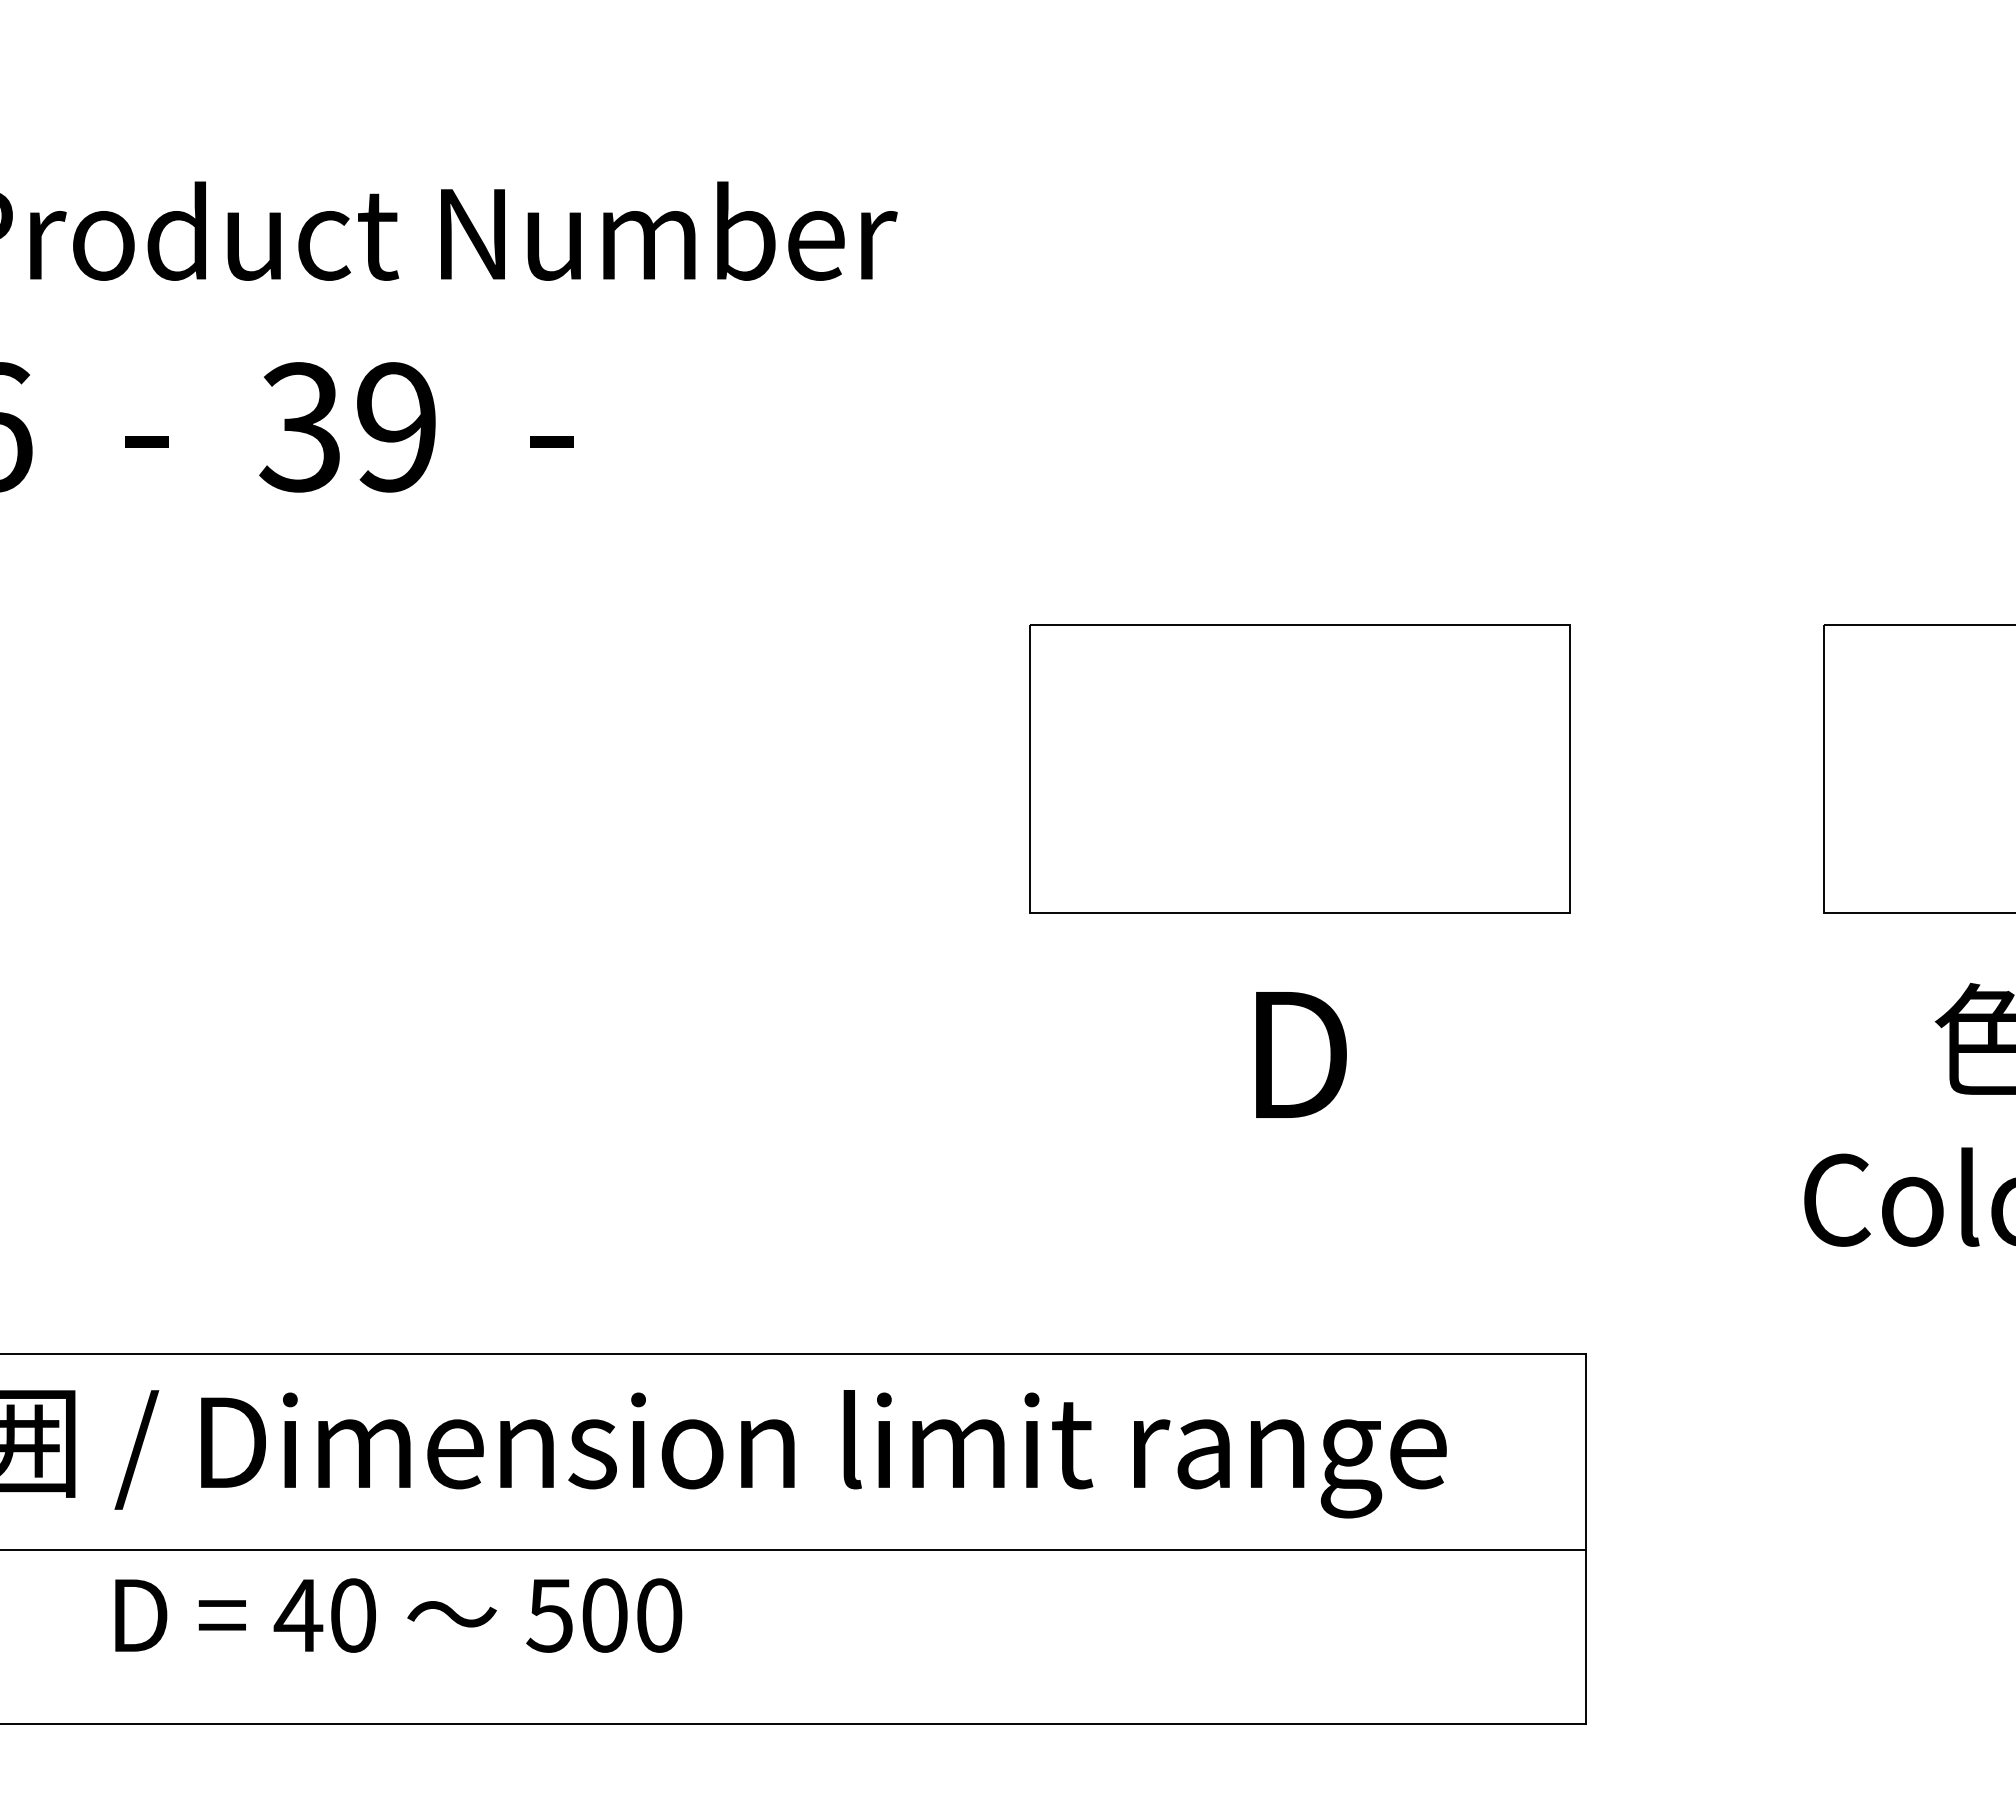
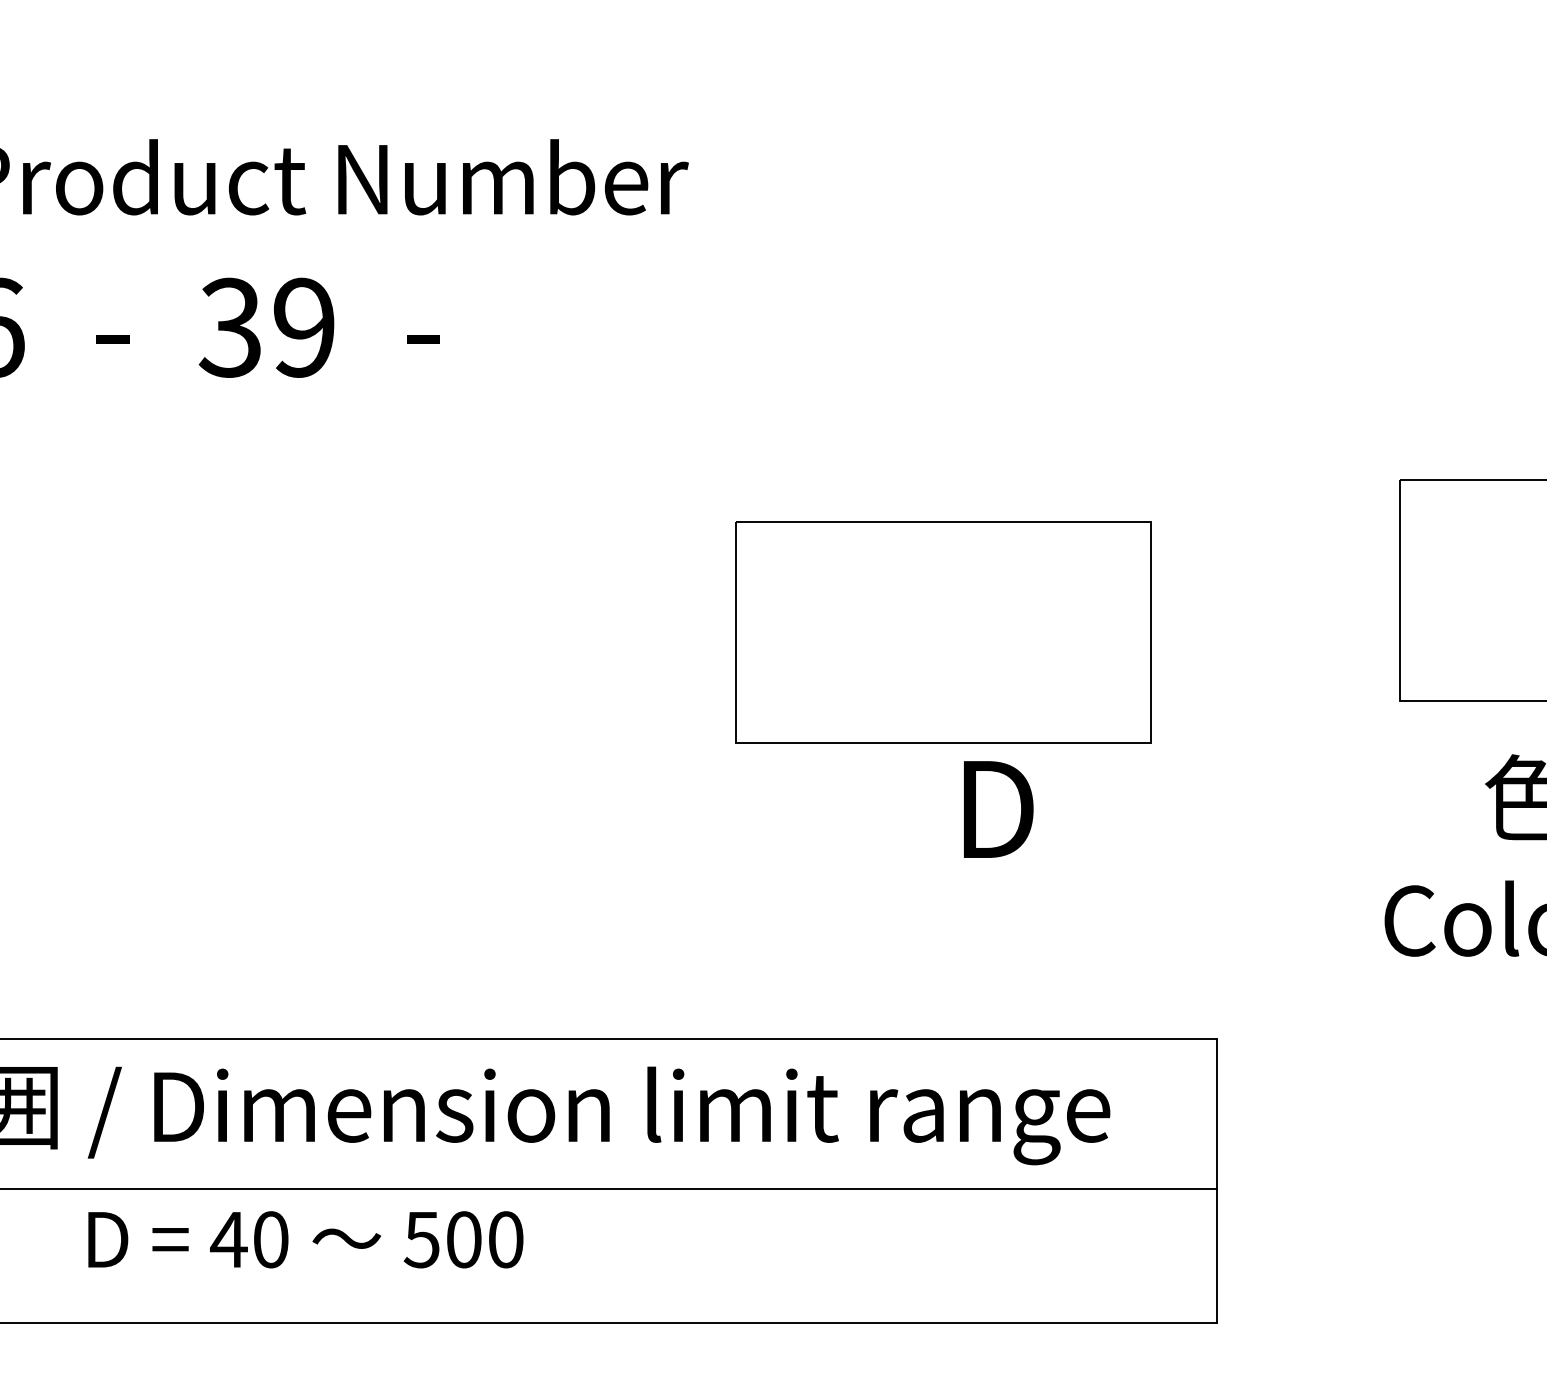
part: (1299, 768) -> (943, 631), moved

